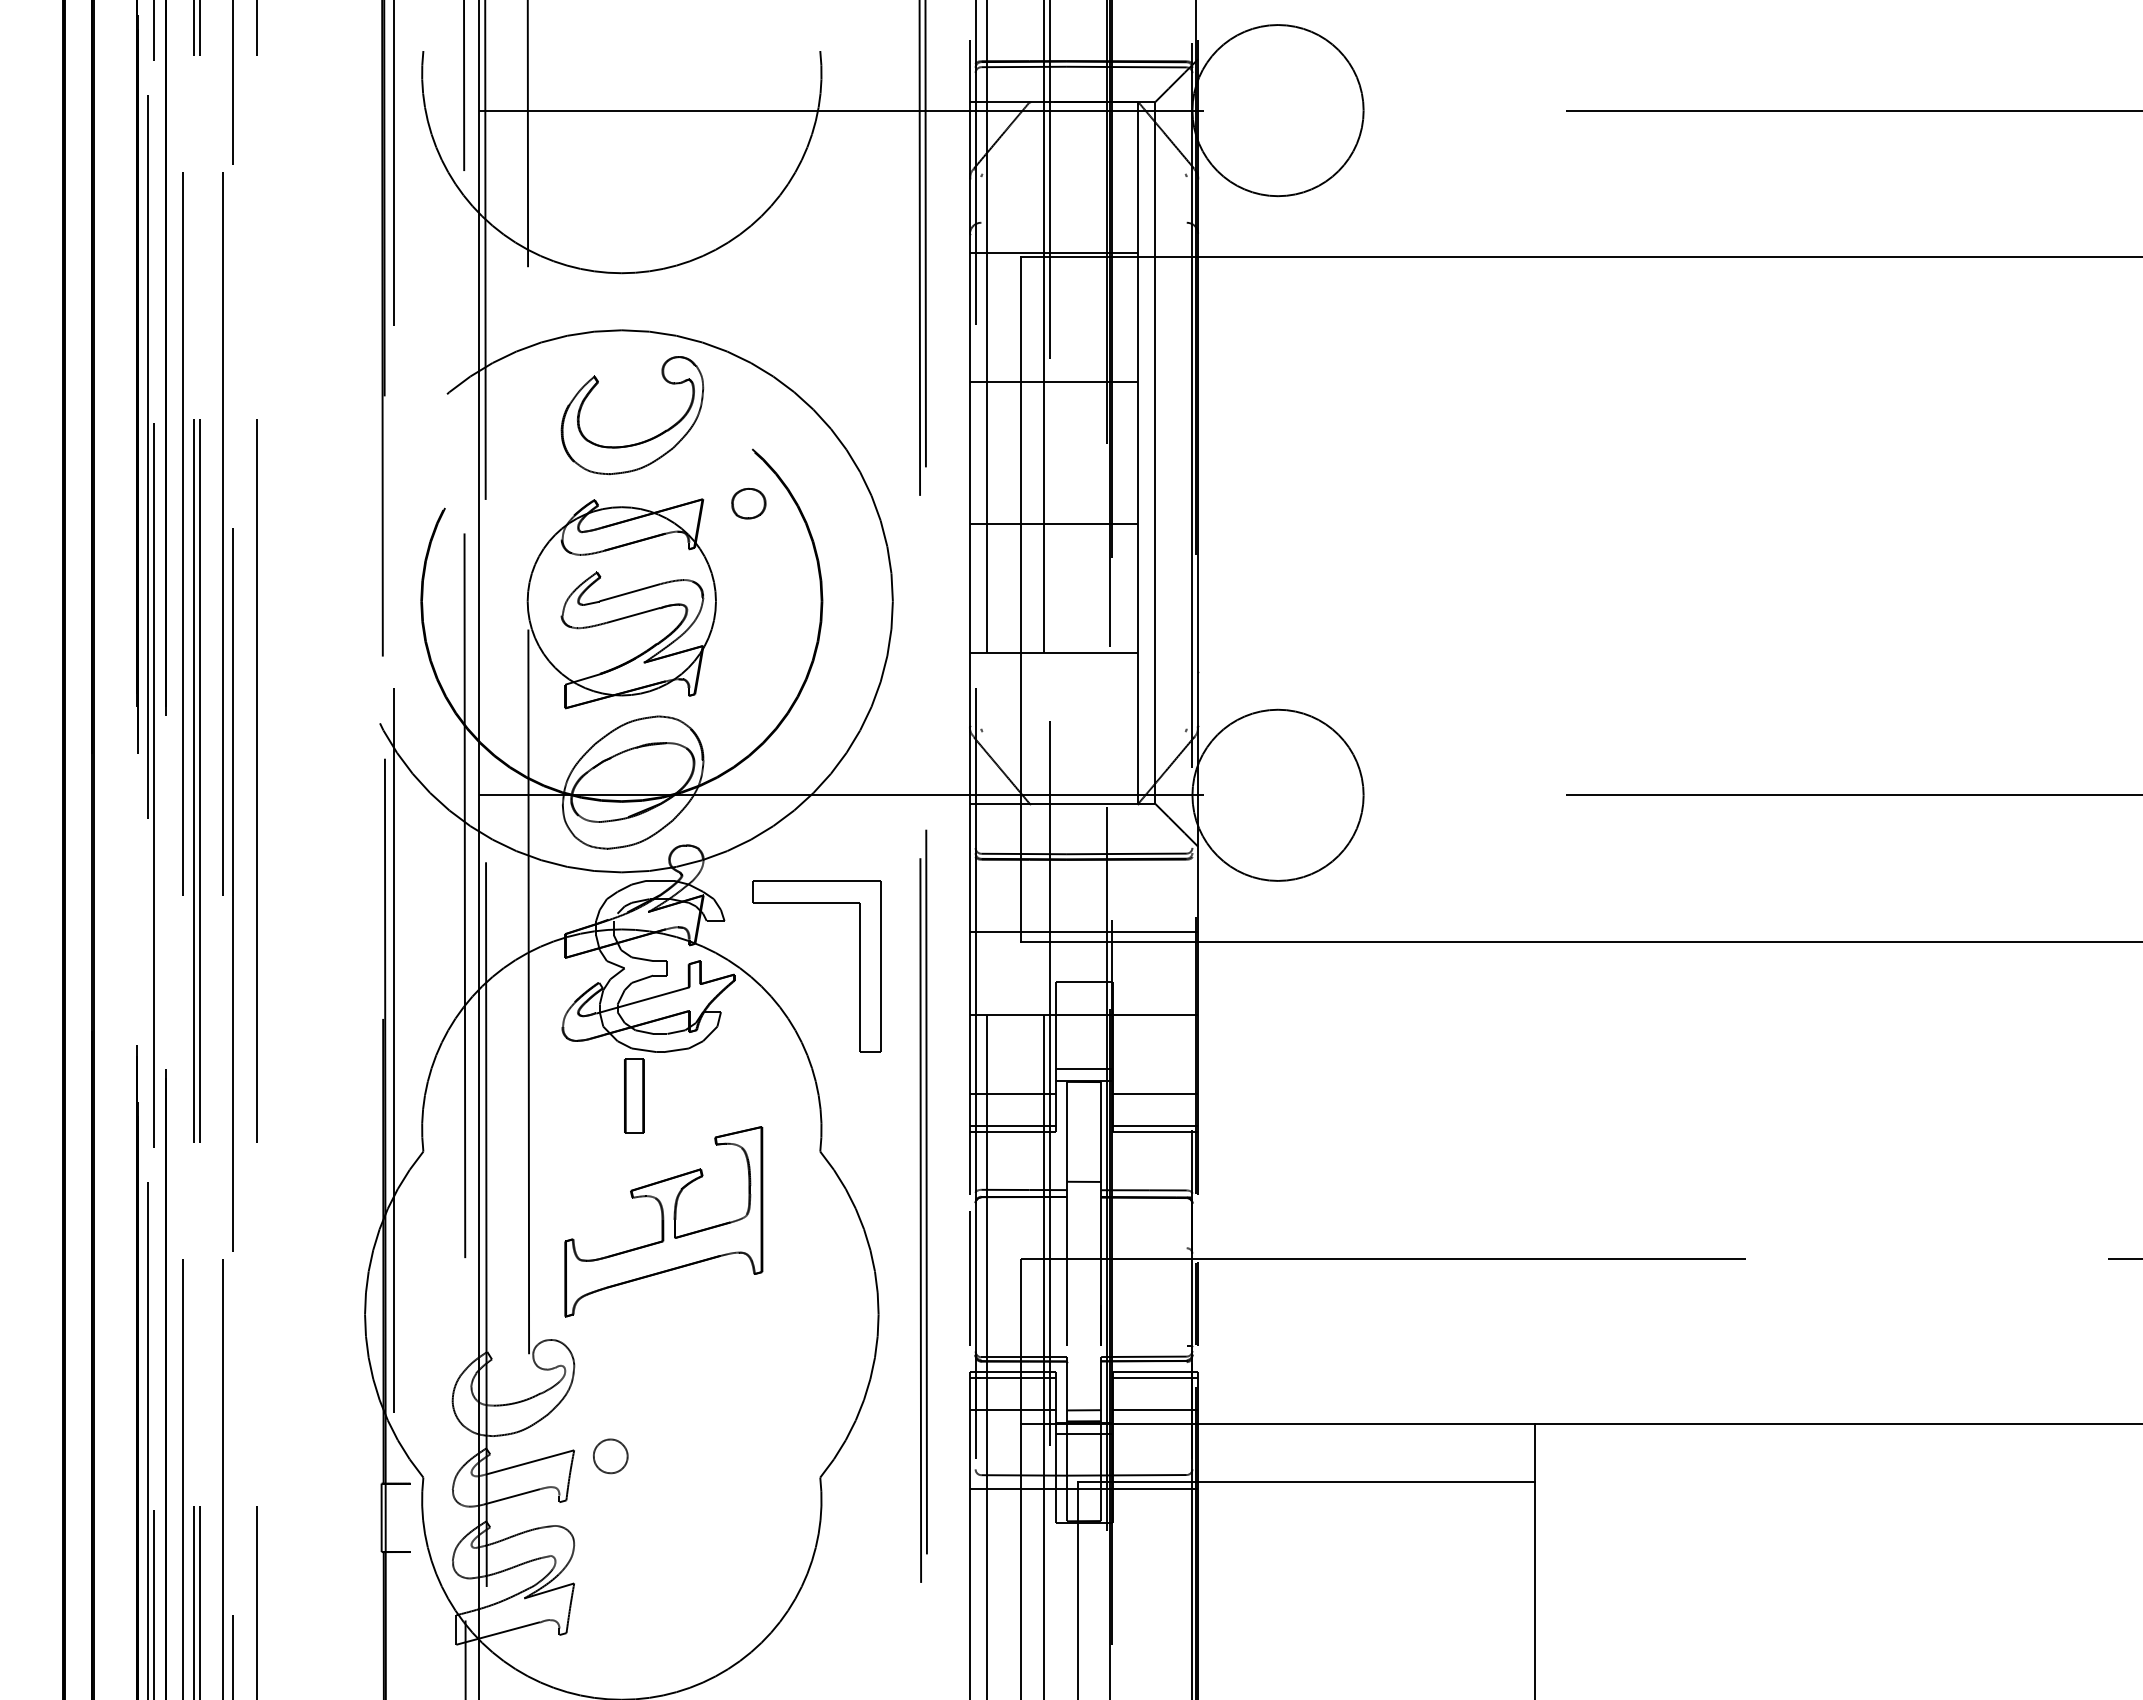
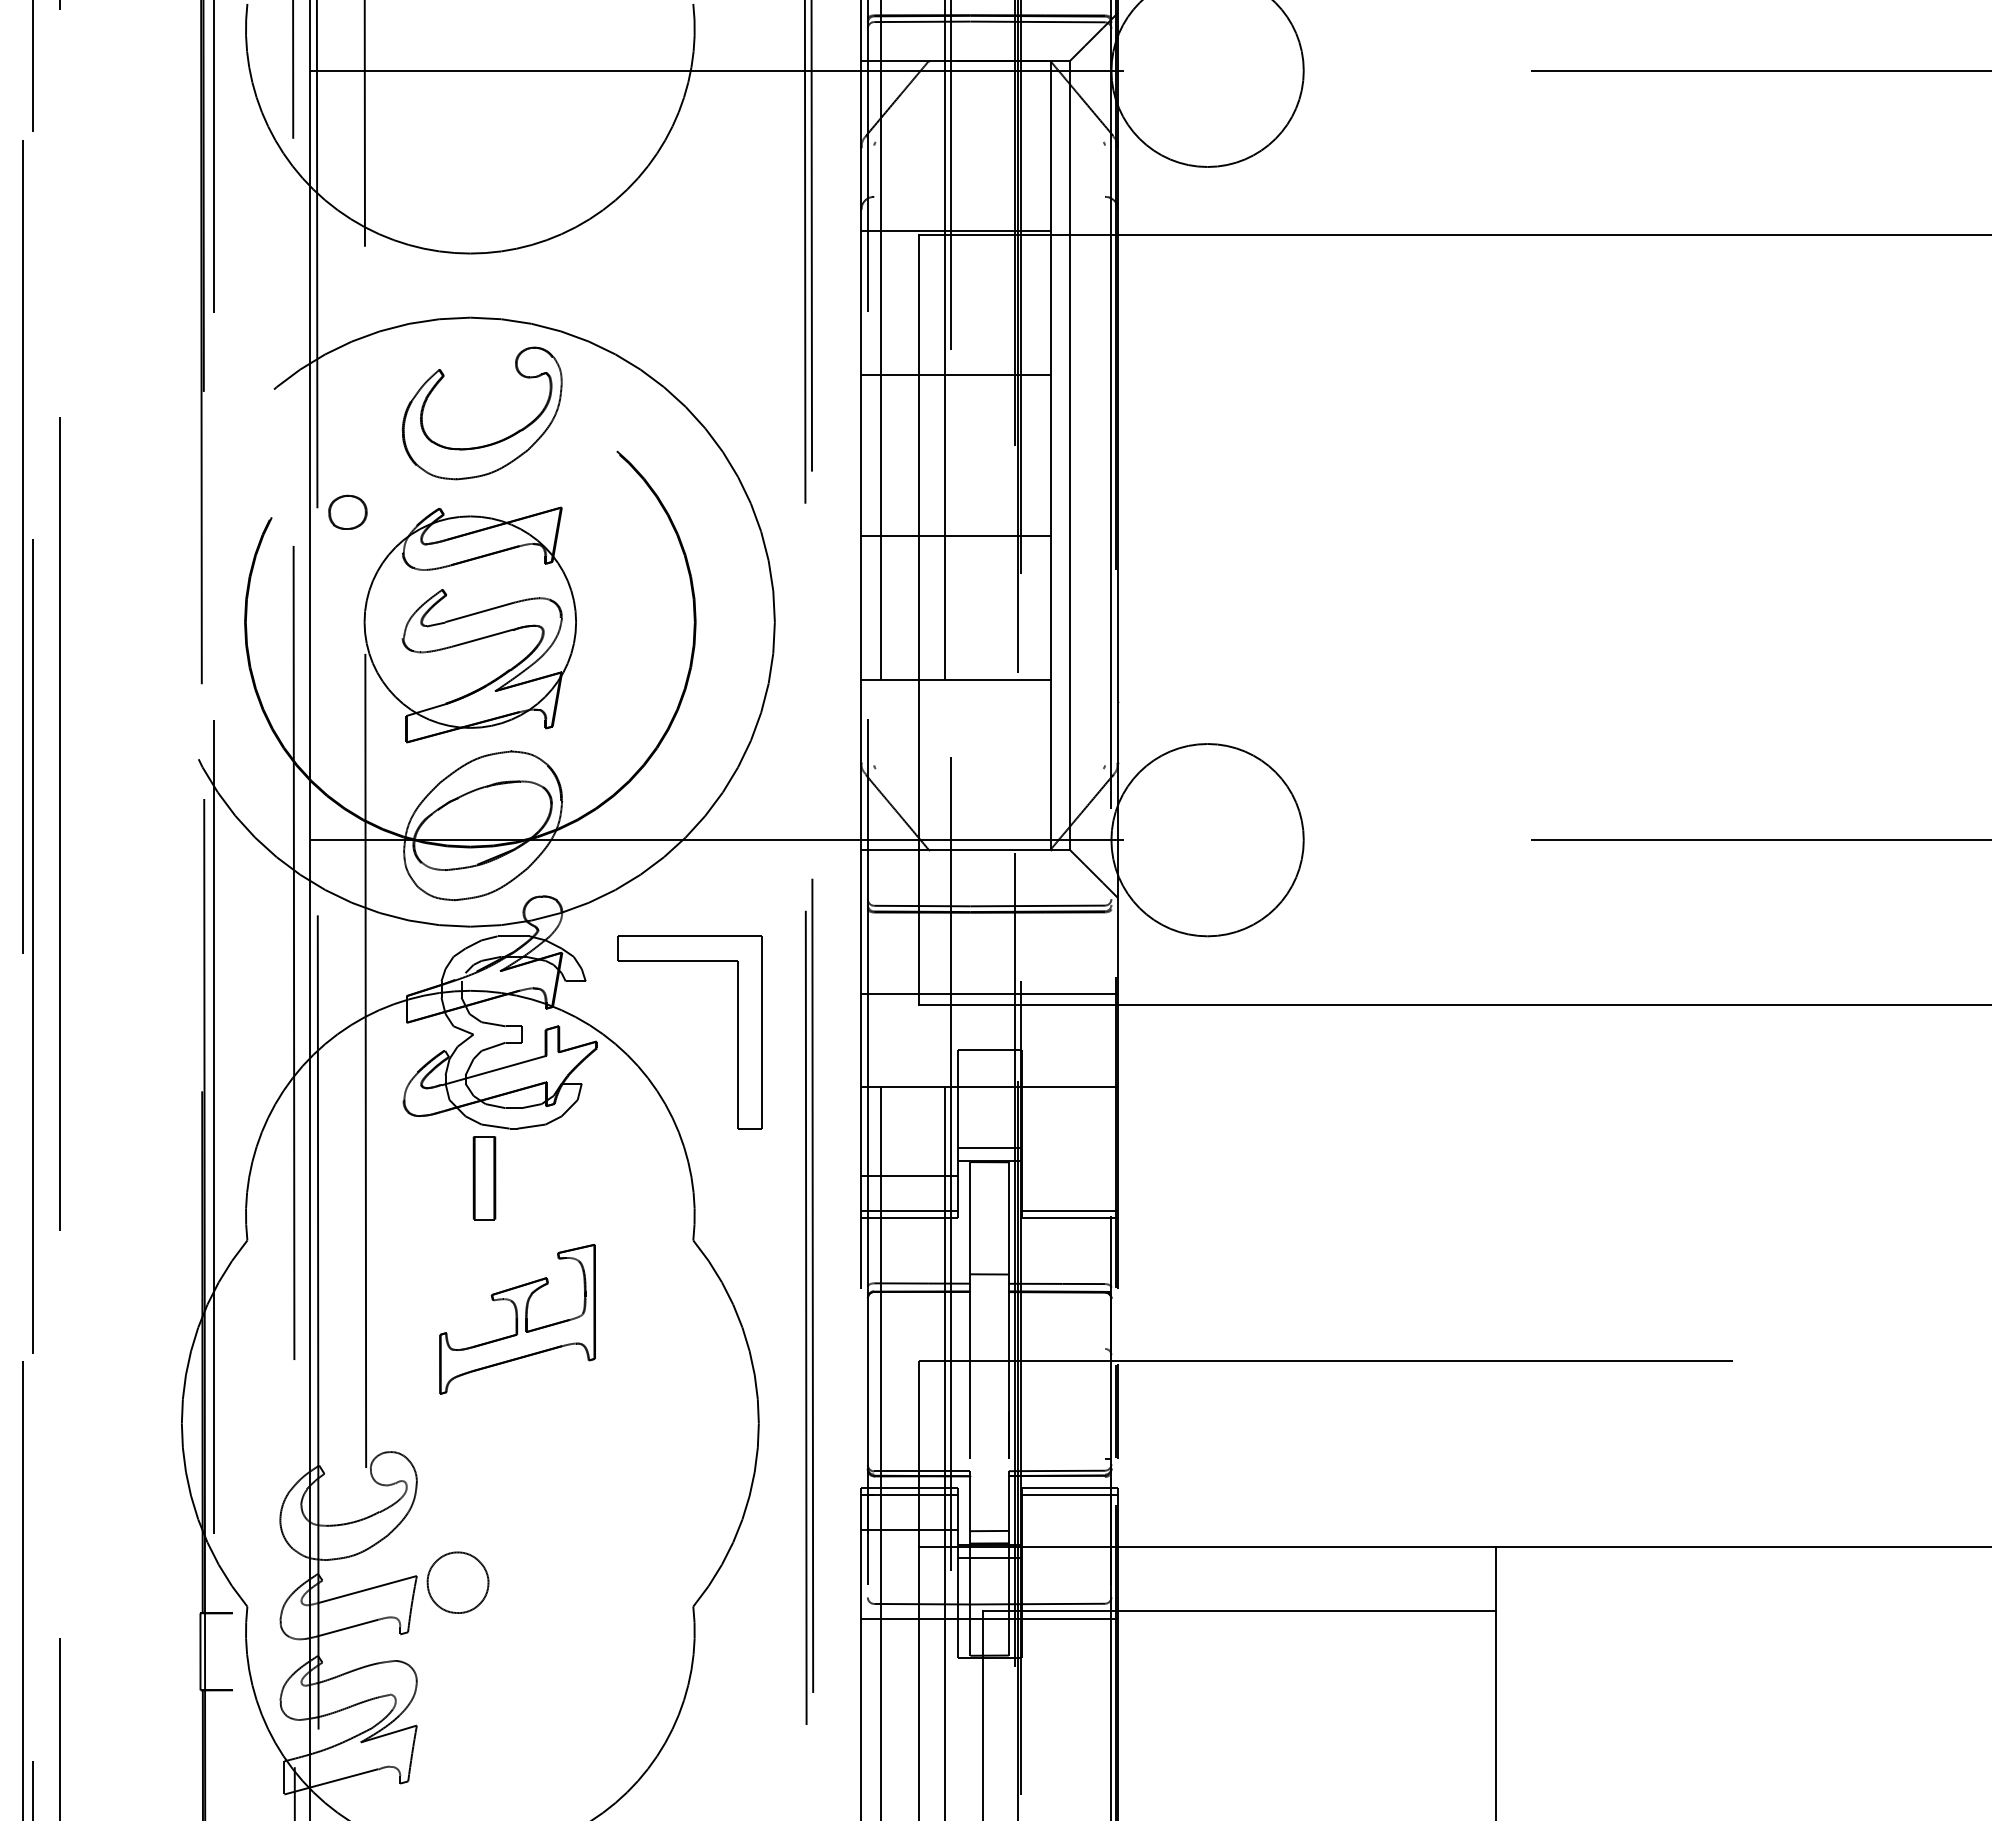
part: (748, 503) -> (347, 512), moved
line: (1155, 1094) -> (1069, 1176), removed
part: (663, 1221) -> (517, 1318), size x0.7
line: (969, 1278) -> (860, 1382), removed
line: (1155, 1409) -> (1069, 1530), removed
part: (610, 1456) -> (457, 1582), size x1.6

